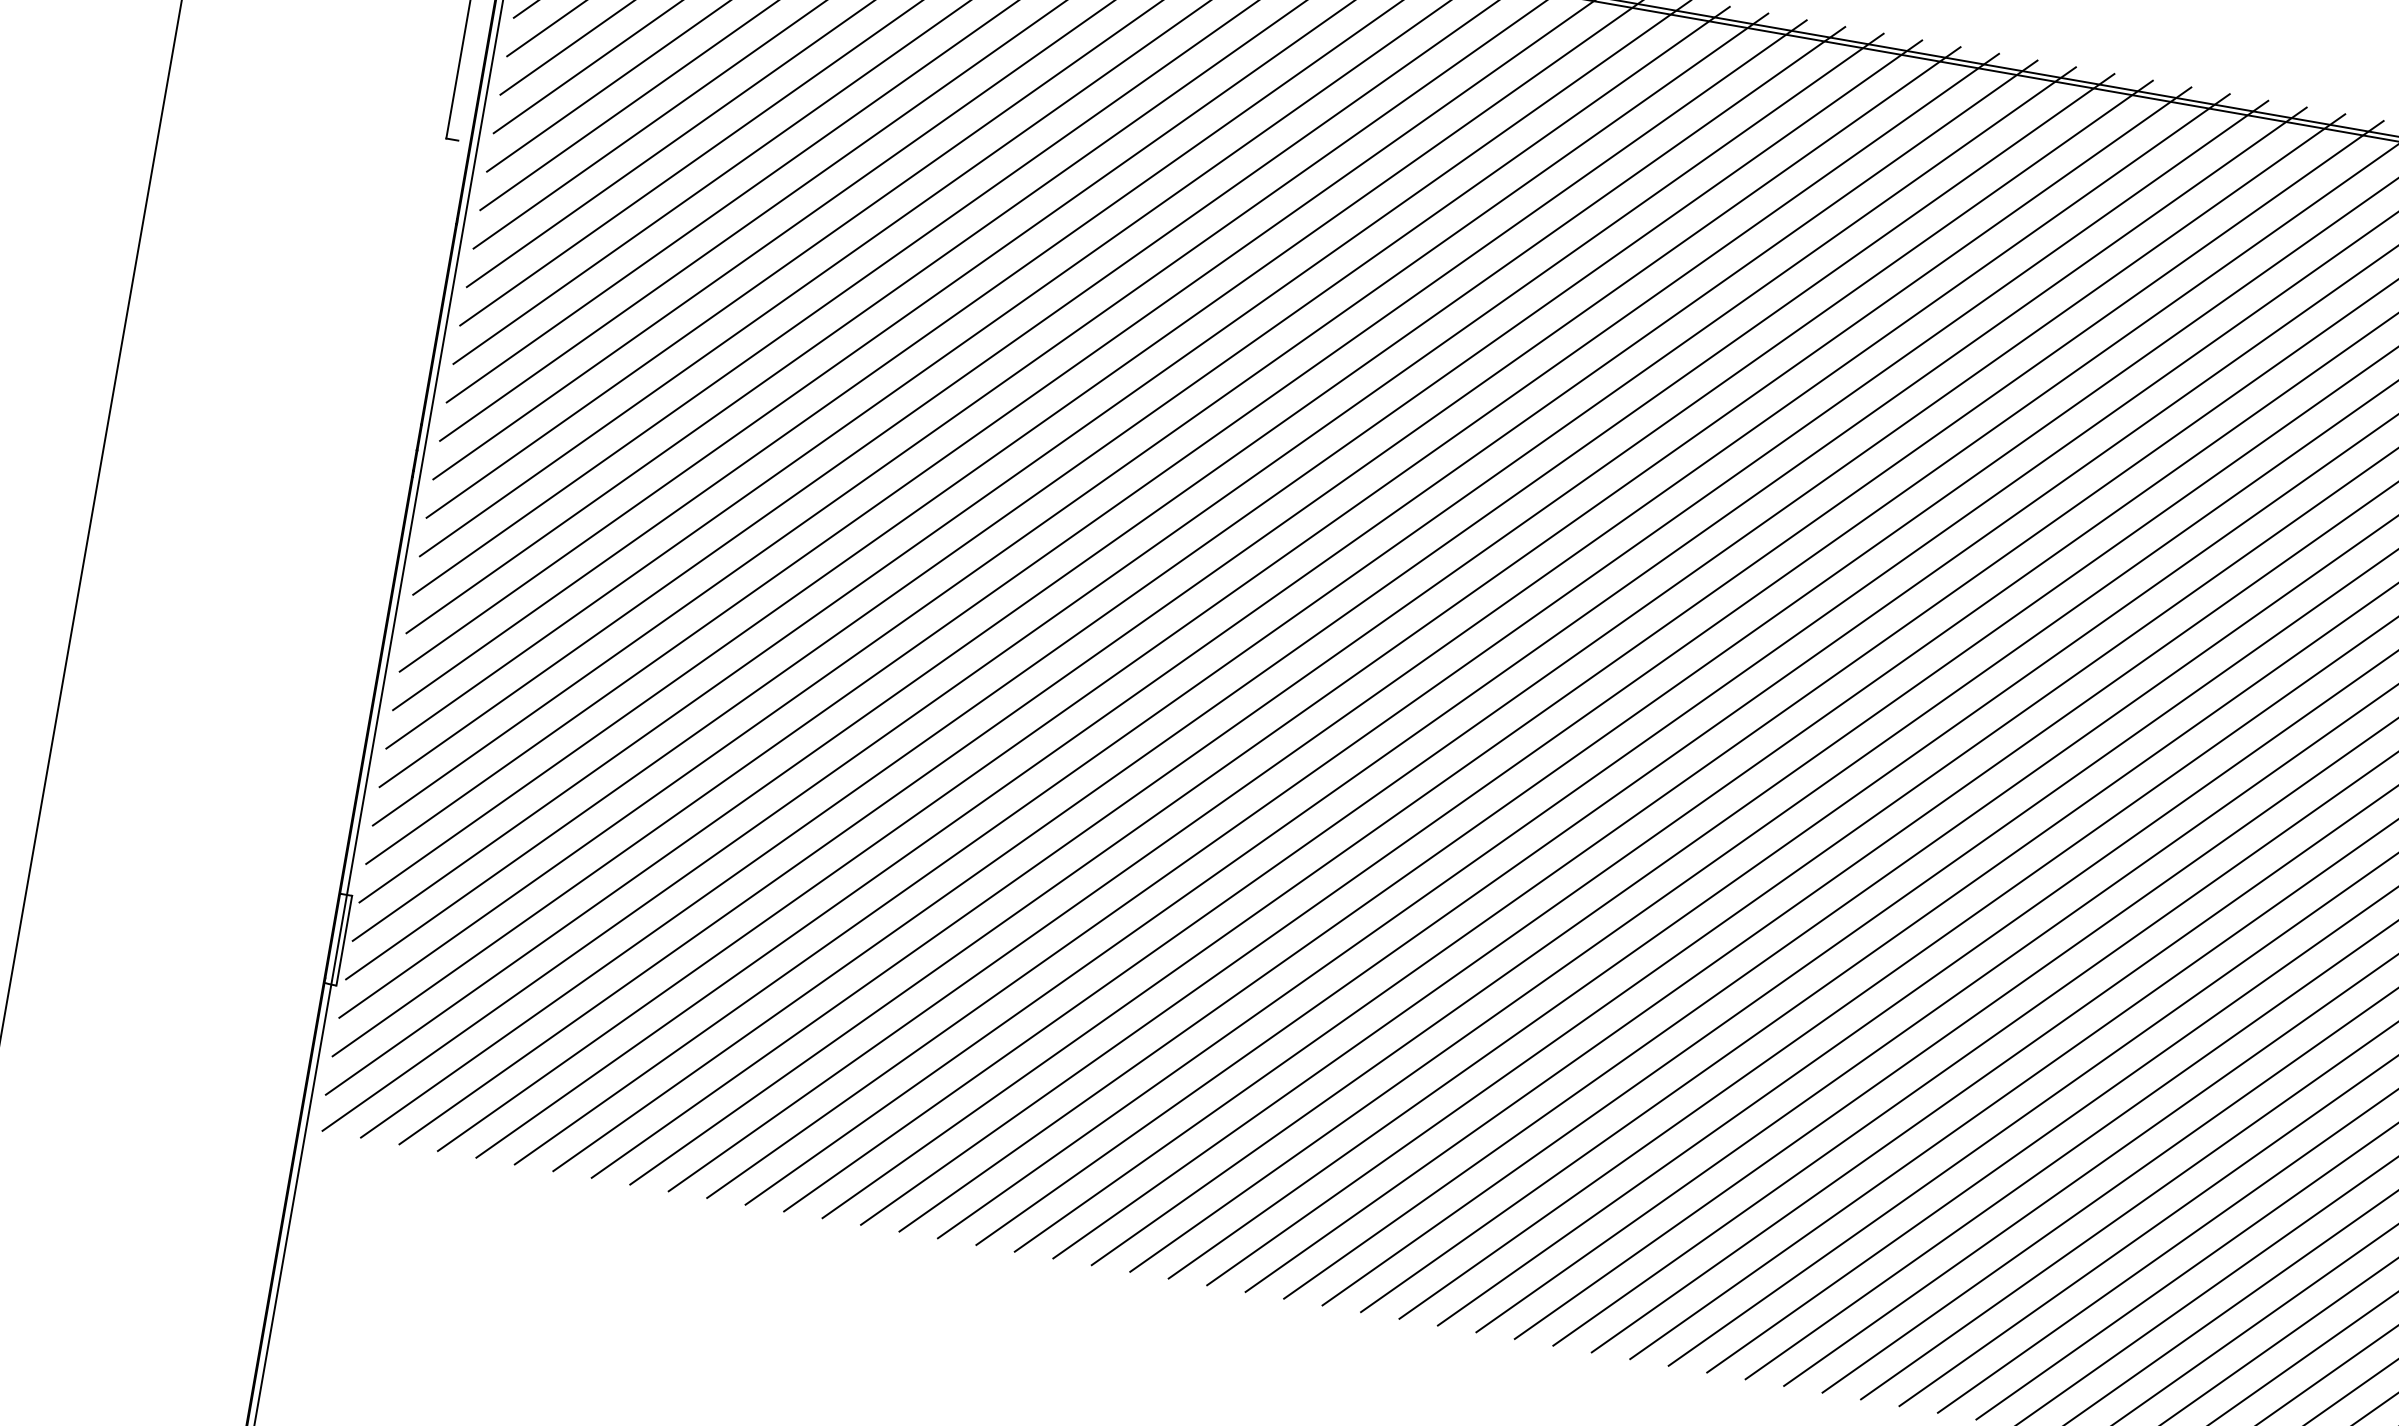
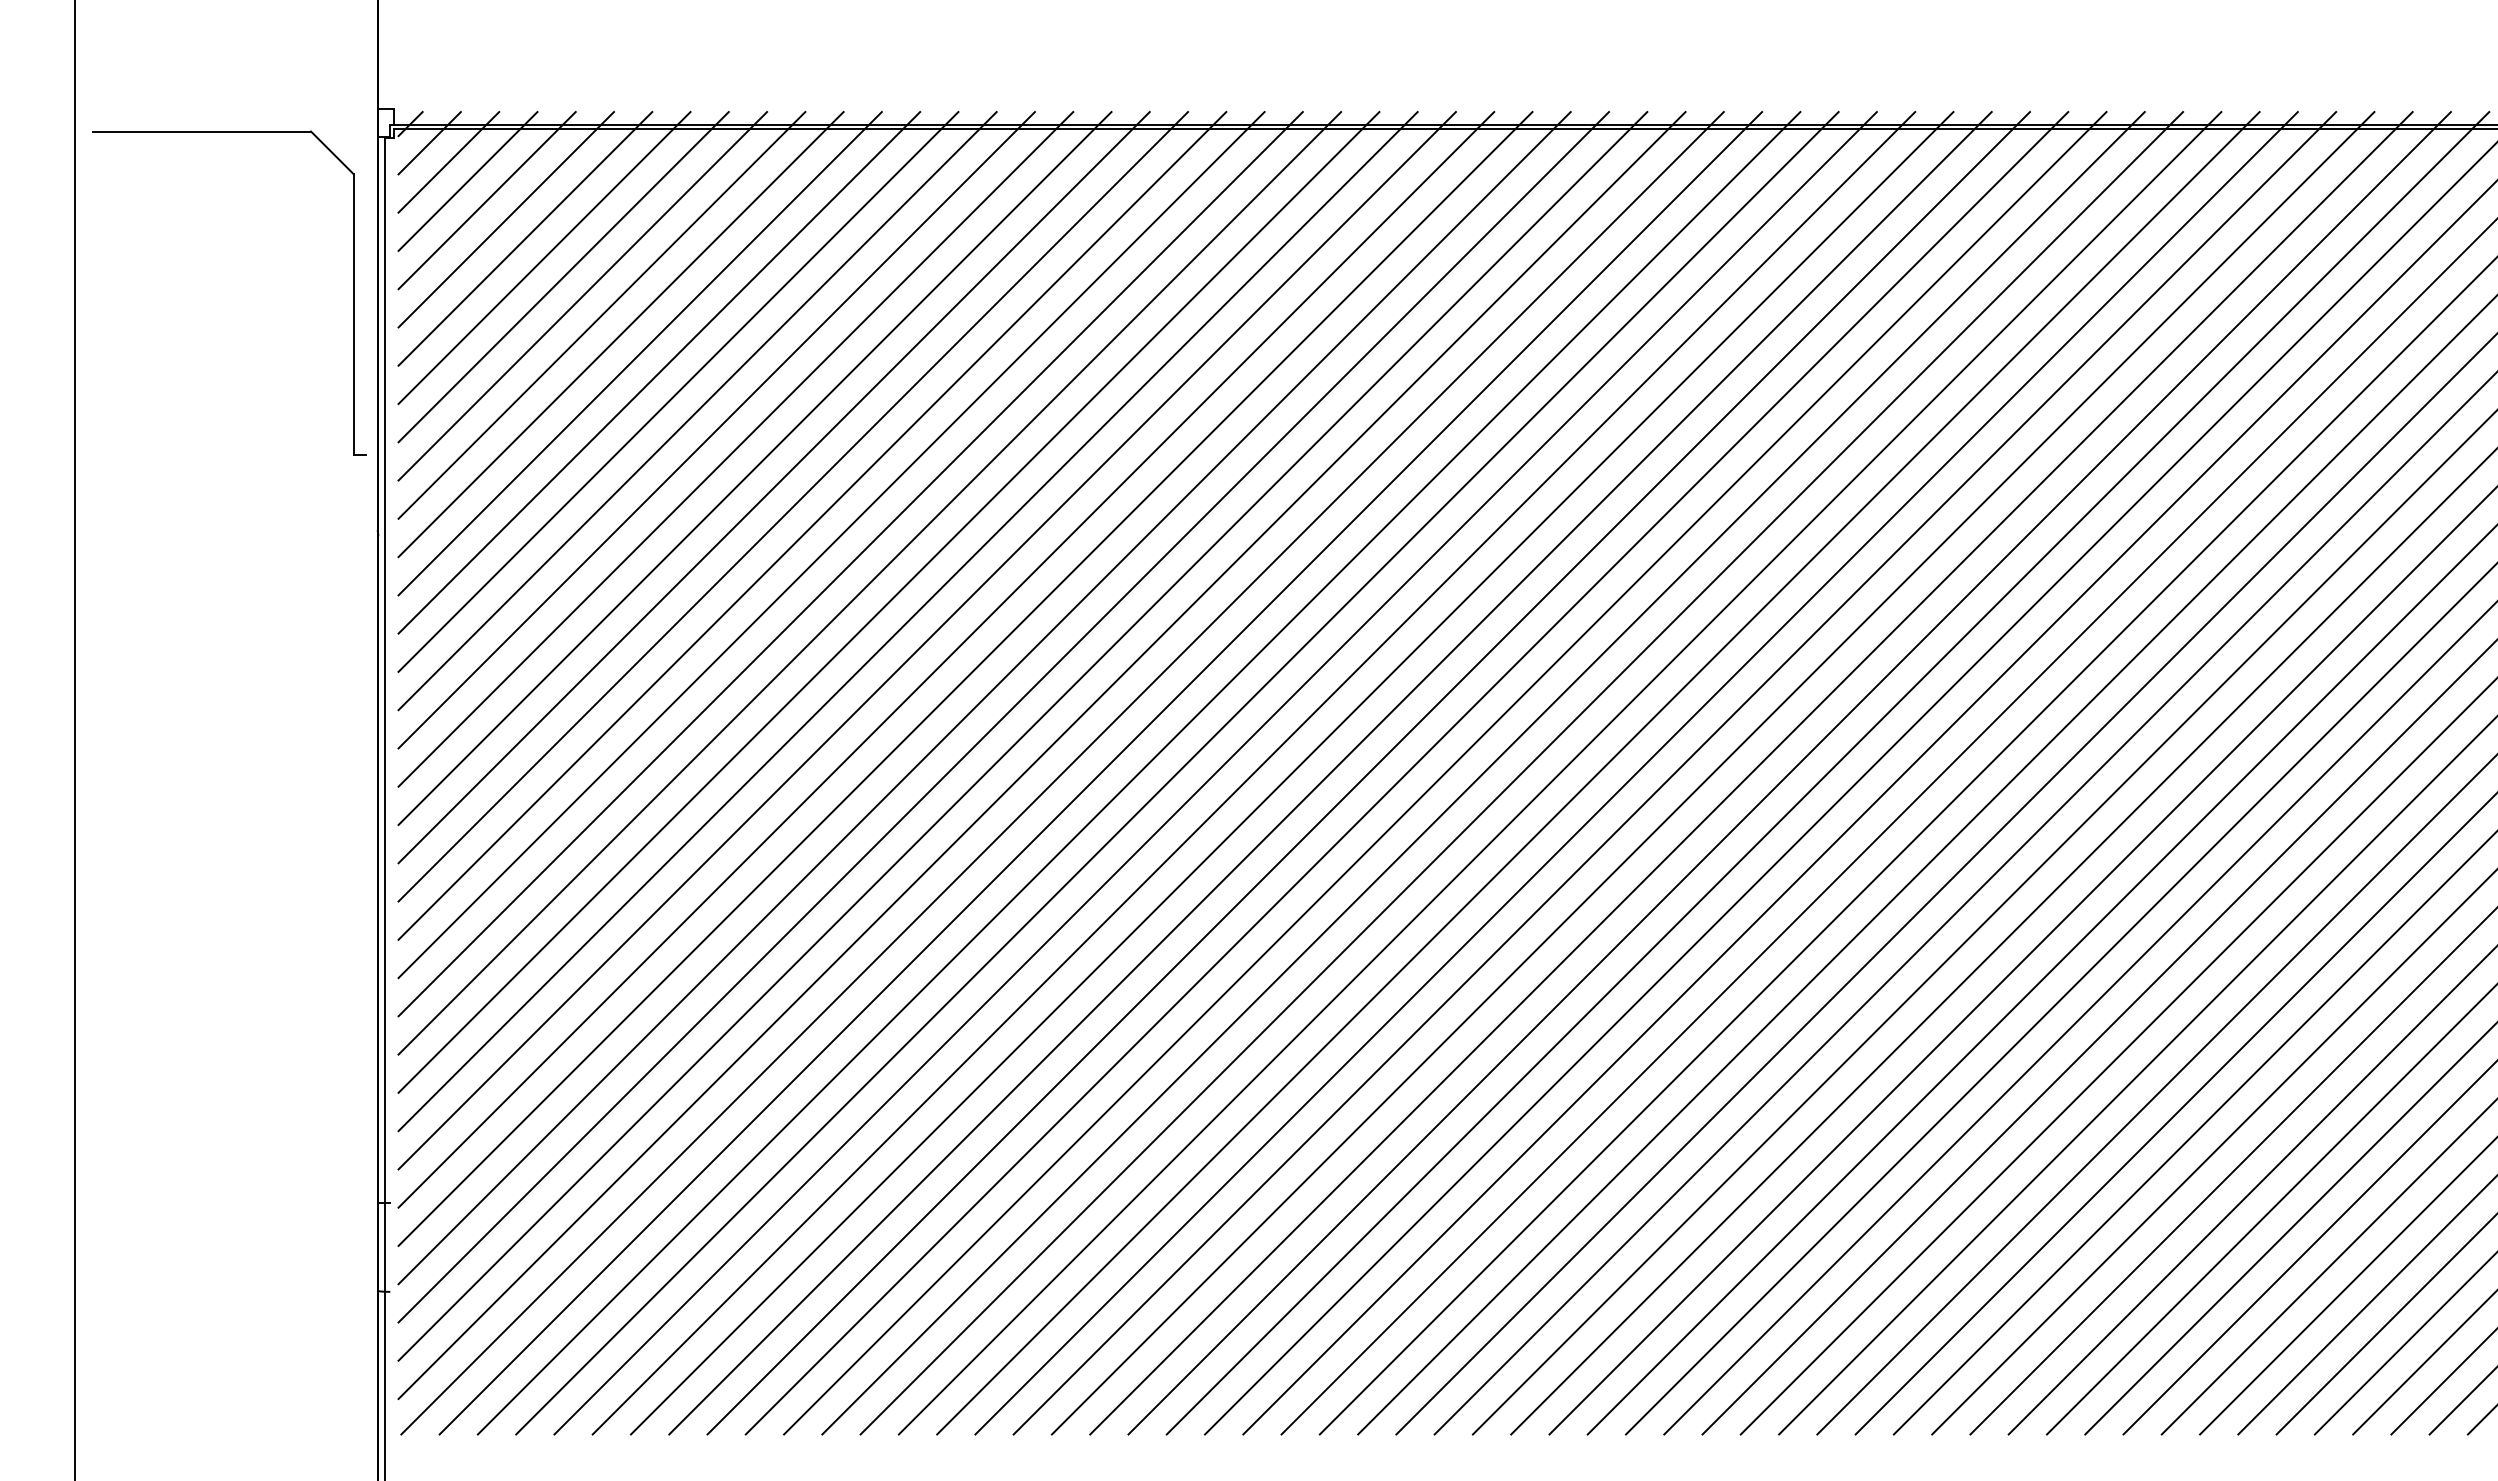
line: (344, 940) -> (390, 1246), removed

